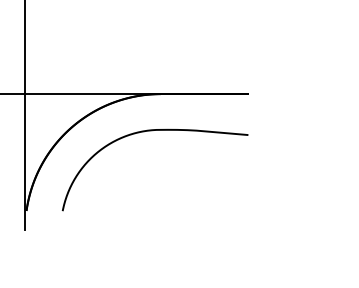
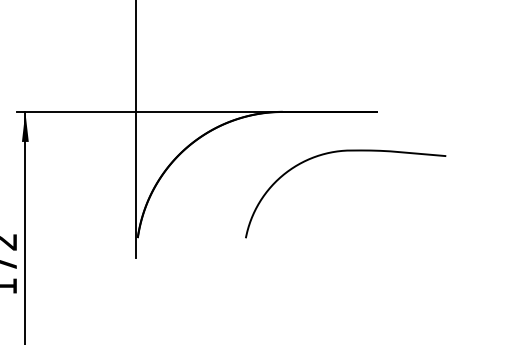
curve: (149, 131) -> (339, 152), moved

